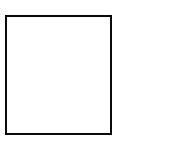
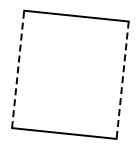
line: (6, 74) -> (18, 69), solid -> dashed
line: (111, 75) -> (122, 81), solid -> dashed

